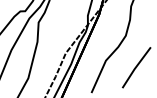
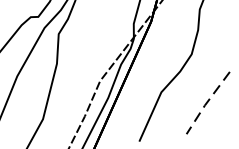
line: (135, 67) -> (206, 102), solid -> dashed

